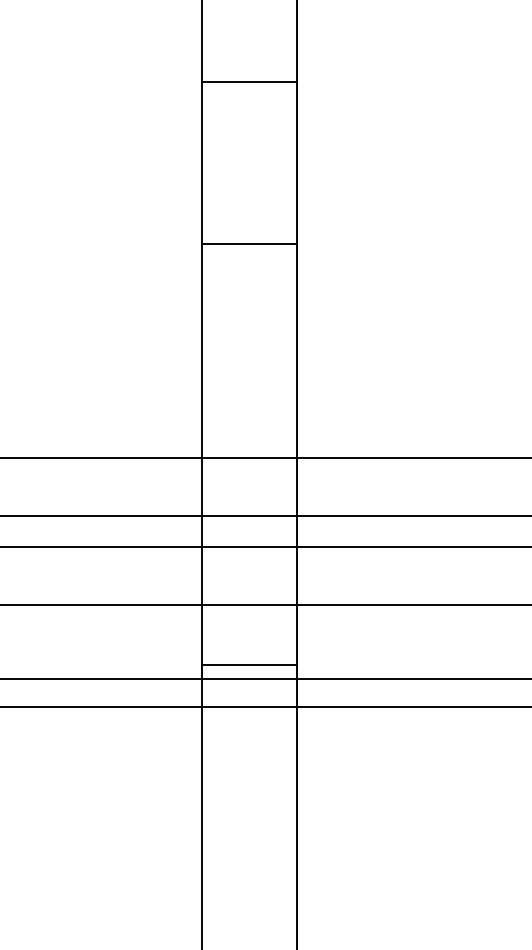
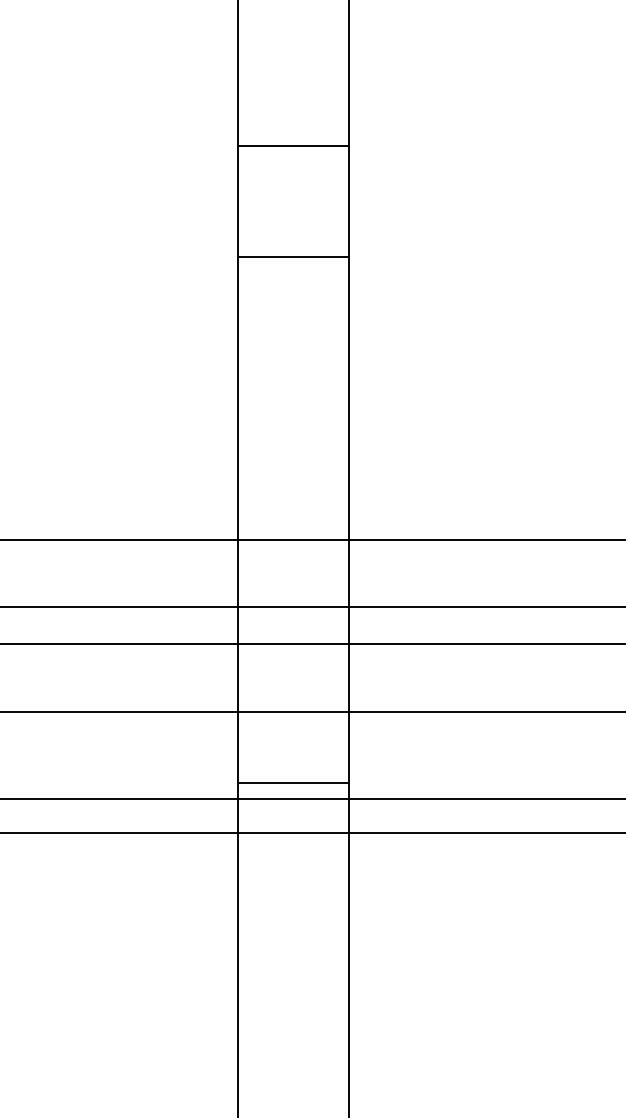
line: (249, 82) -> (293, 146), moved
line: (249, 244) -> (293, 257), moved

